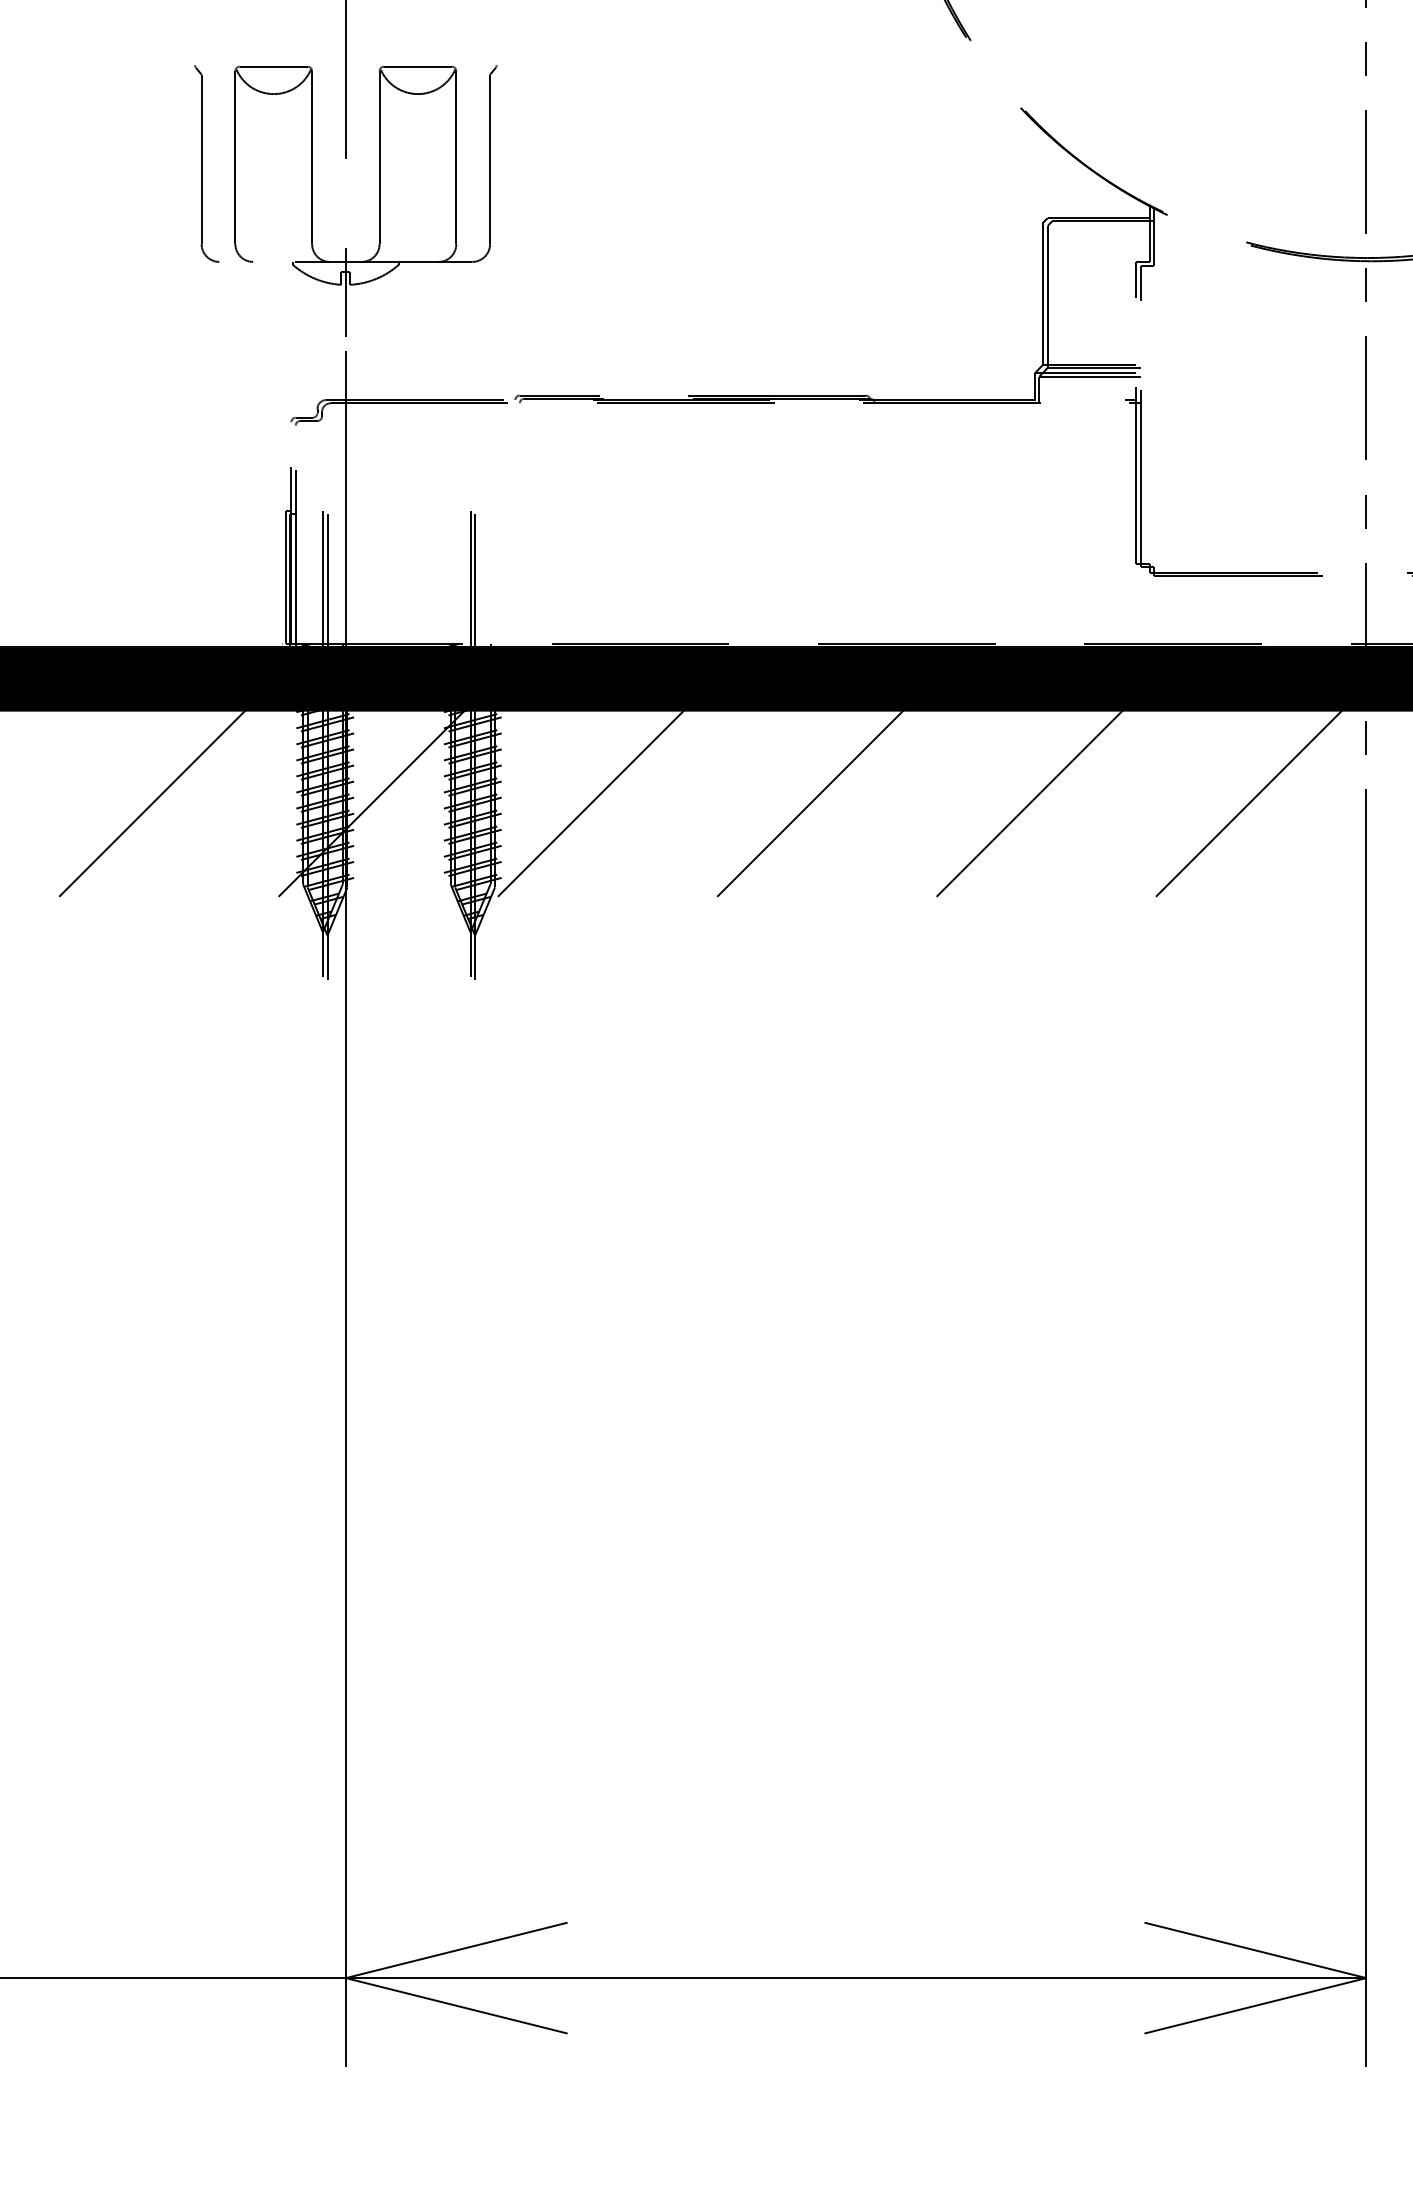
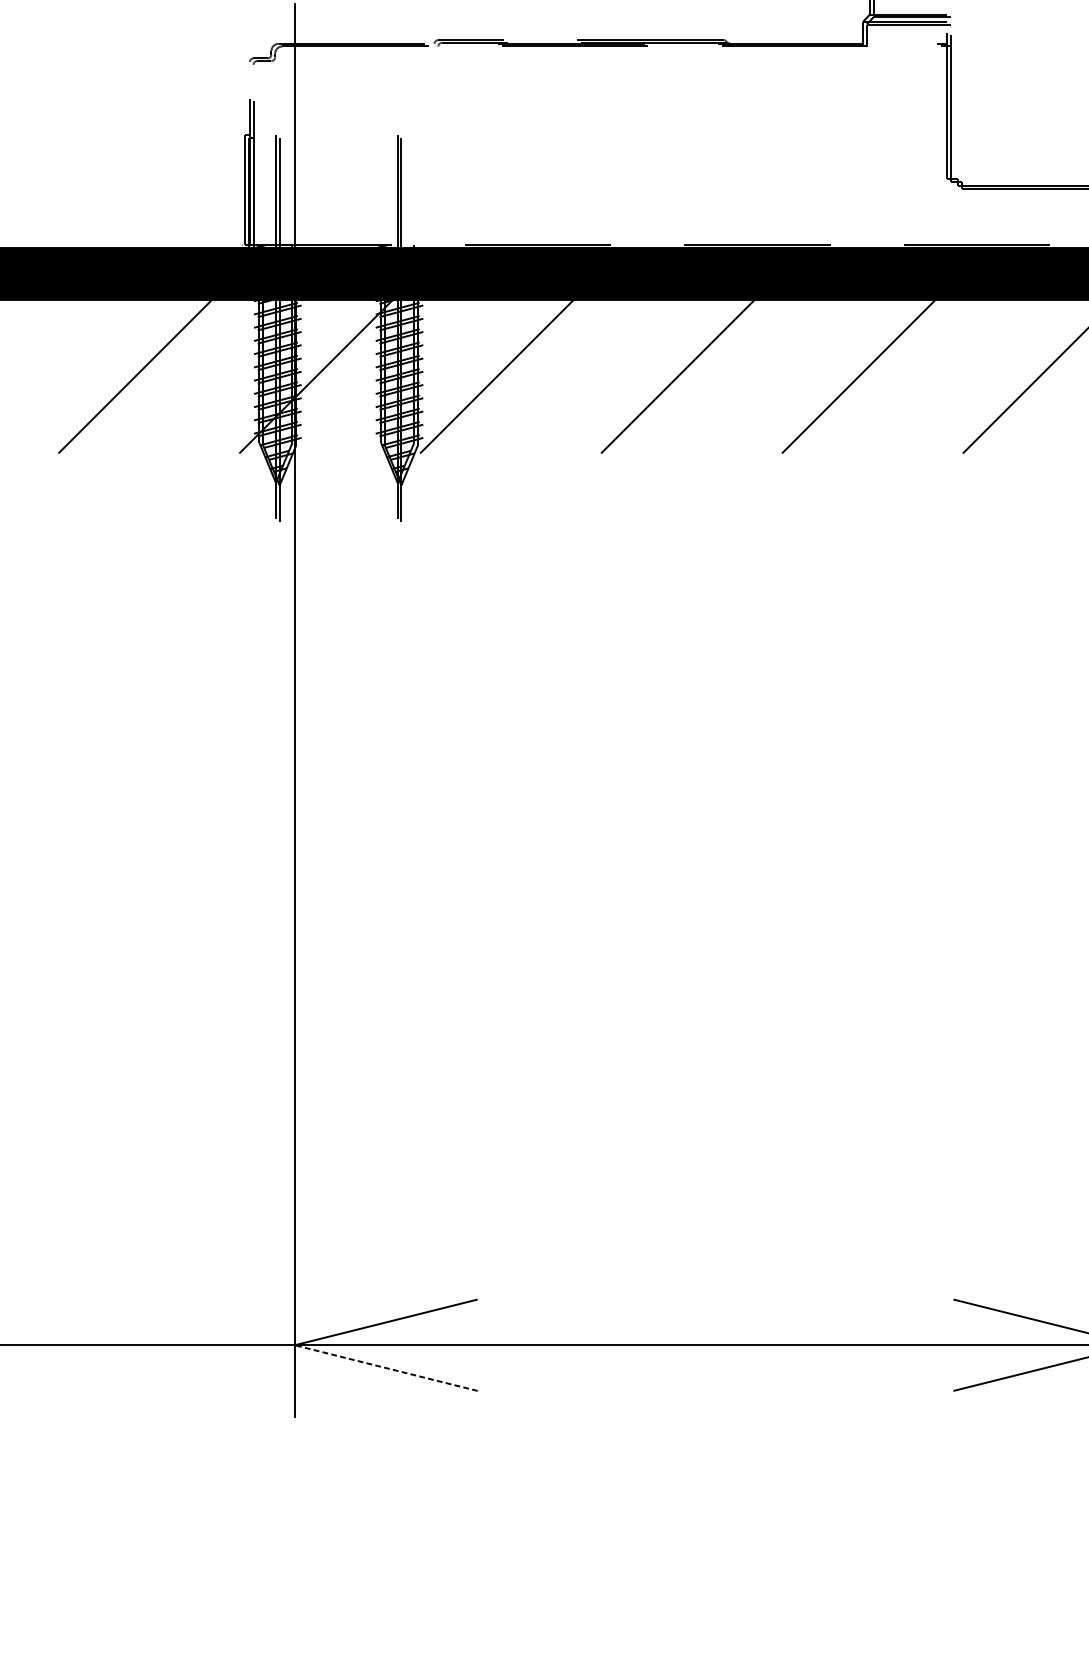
line: (456, 2005) -> (386, 1367), solid -> dashed

